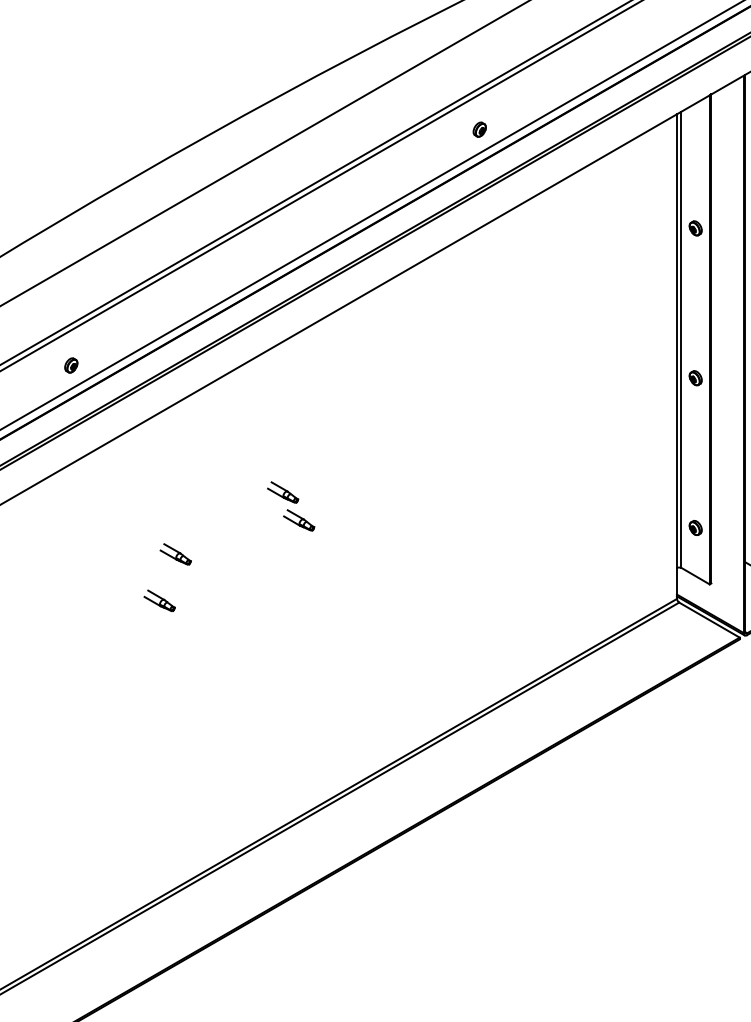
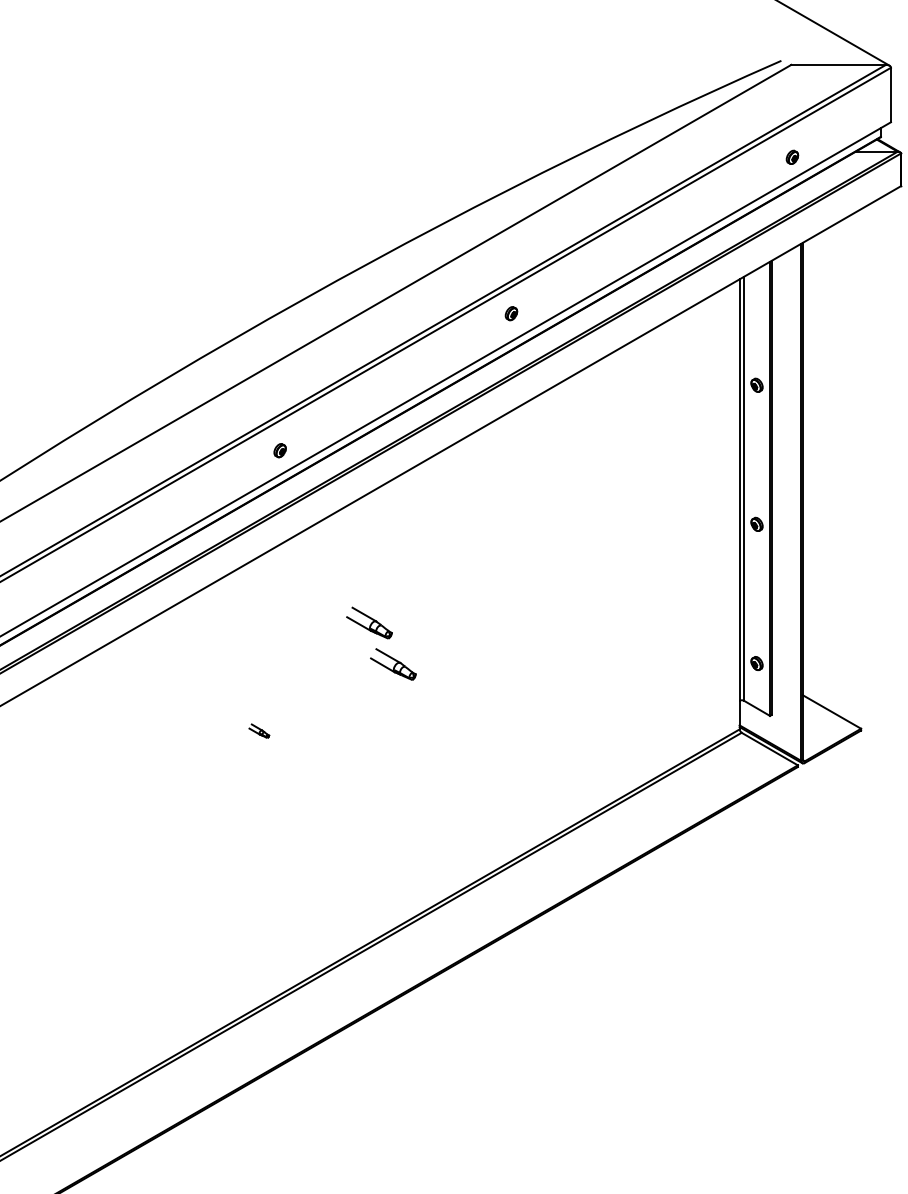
part: (479, 129) -> (511, 313), moved
part: (70, 365) -> (279, 450), moved
part: (290, 506) -> (380, 643), size x1.6
part: (176, 553) -> (274, 687), removed
part: (159, 600) -> (259, 730), size x0.7

